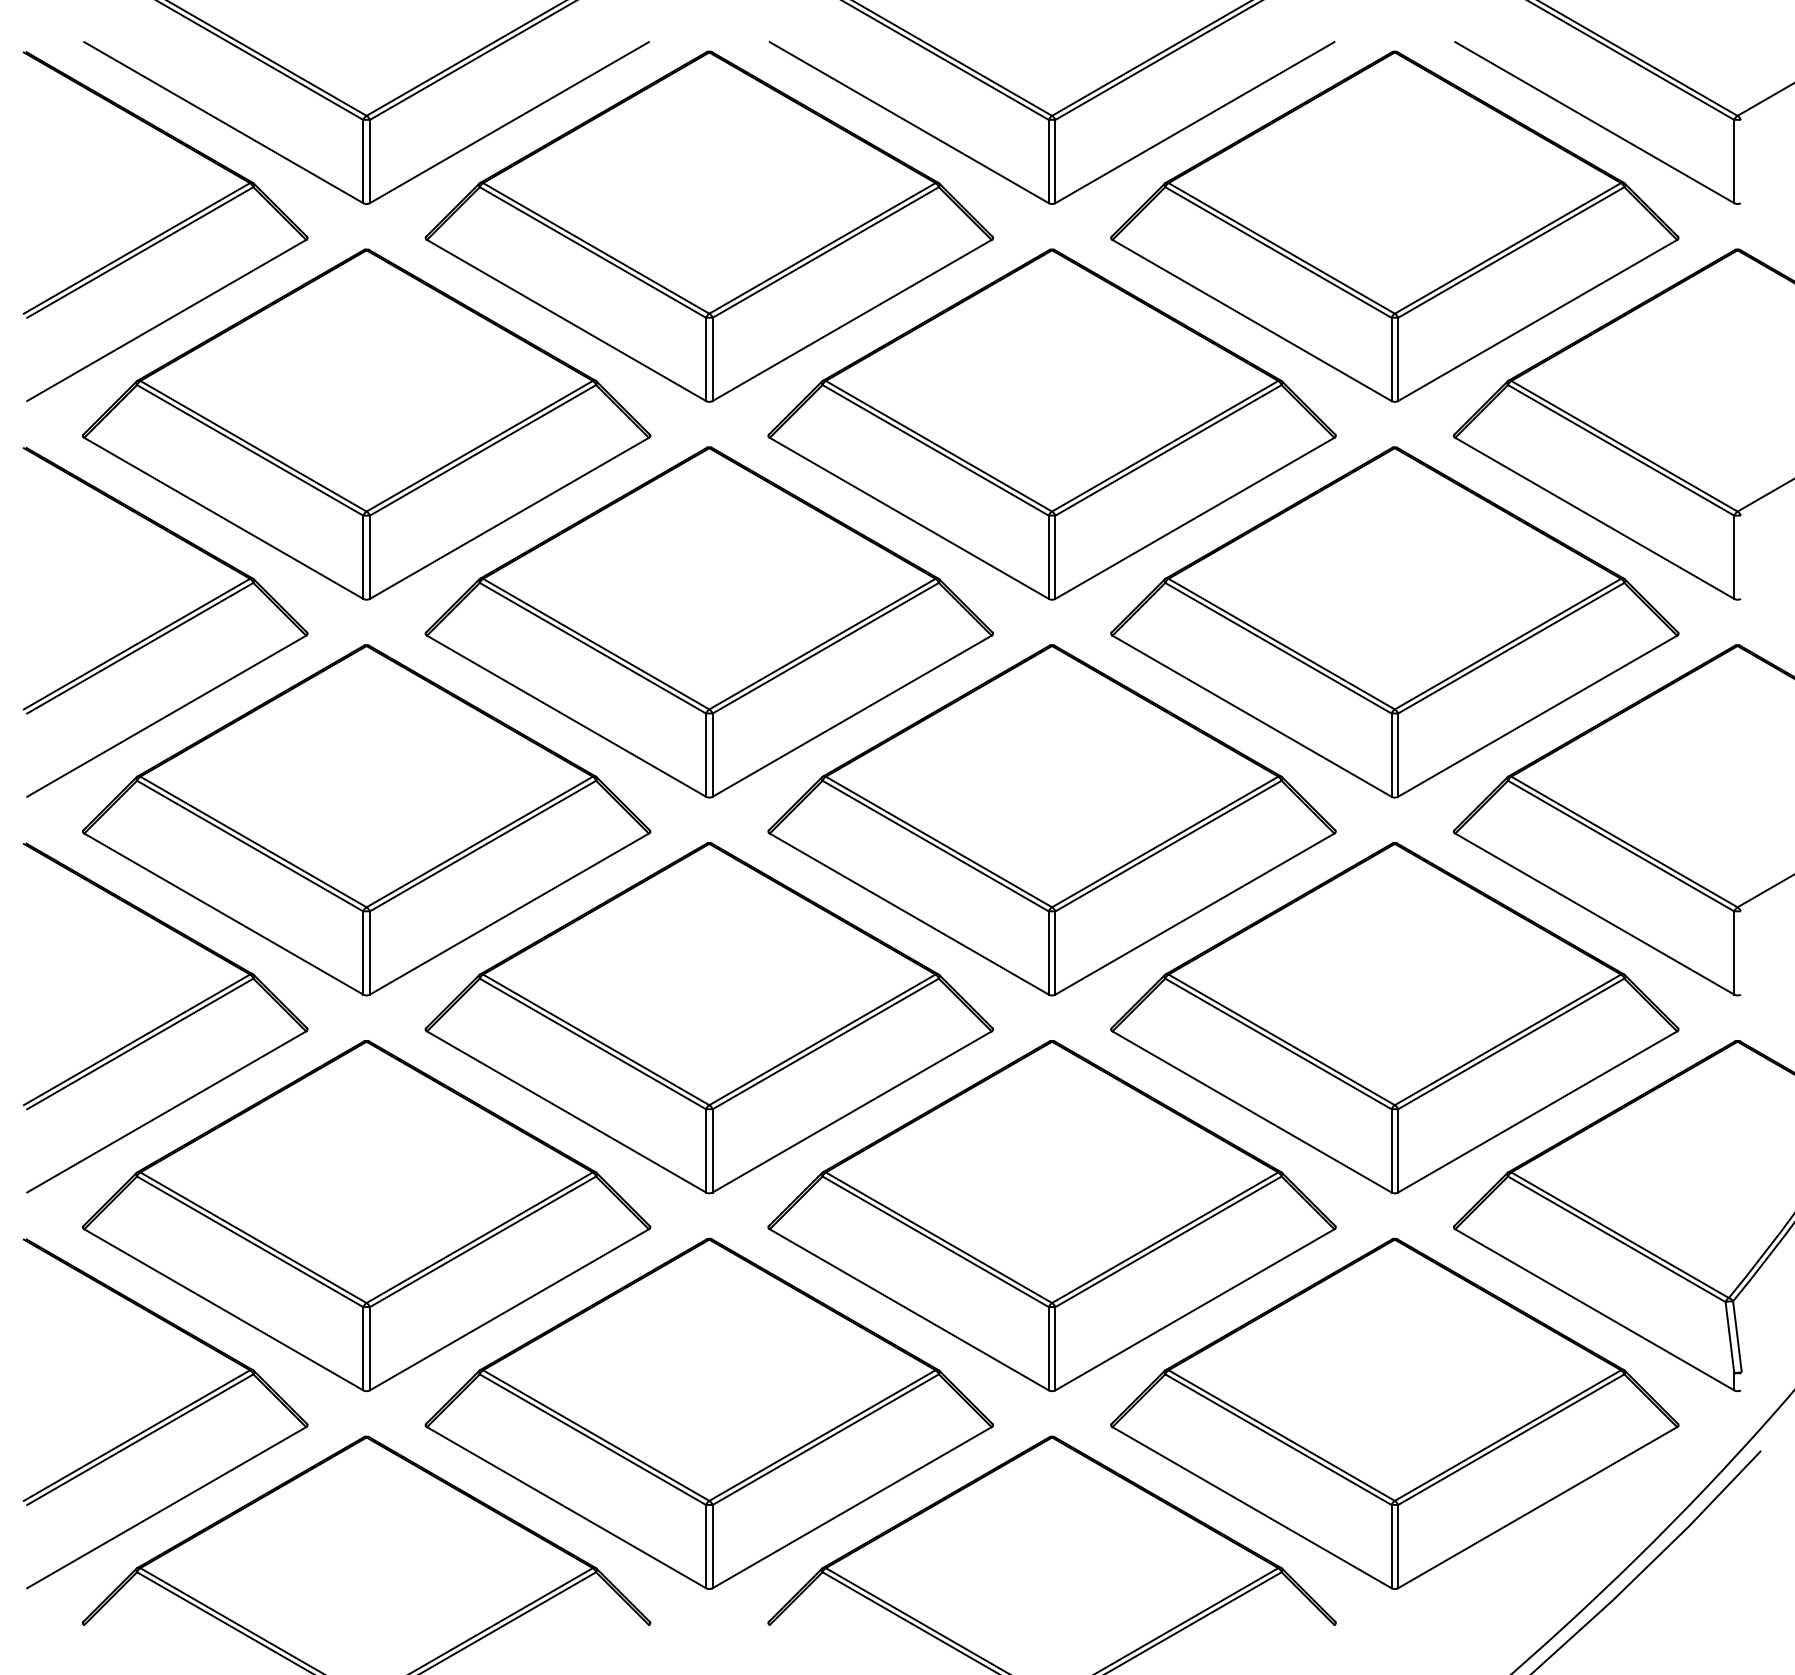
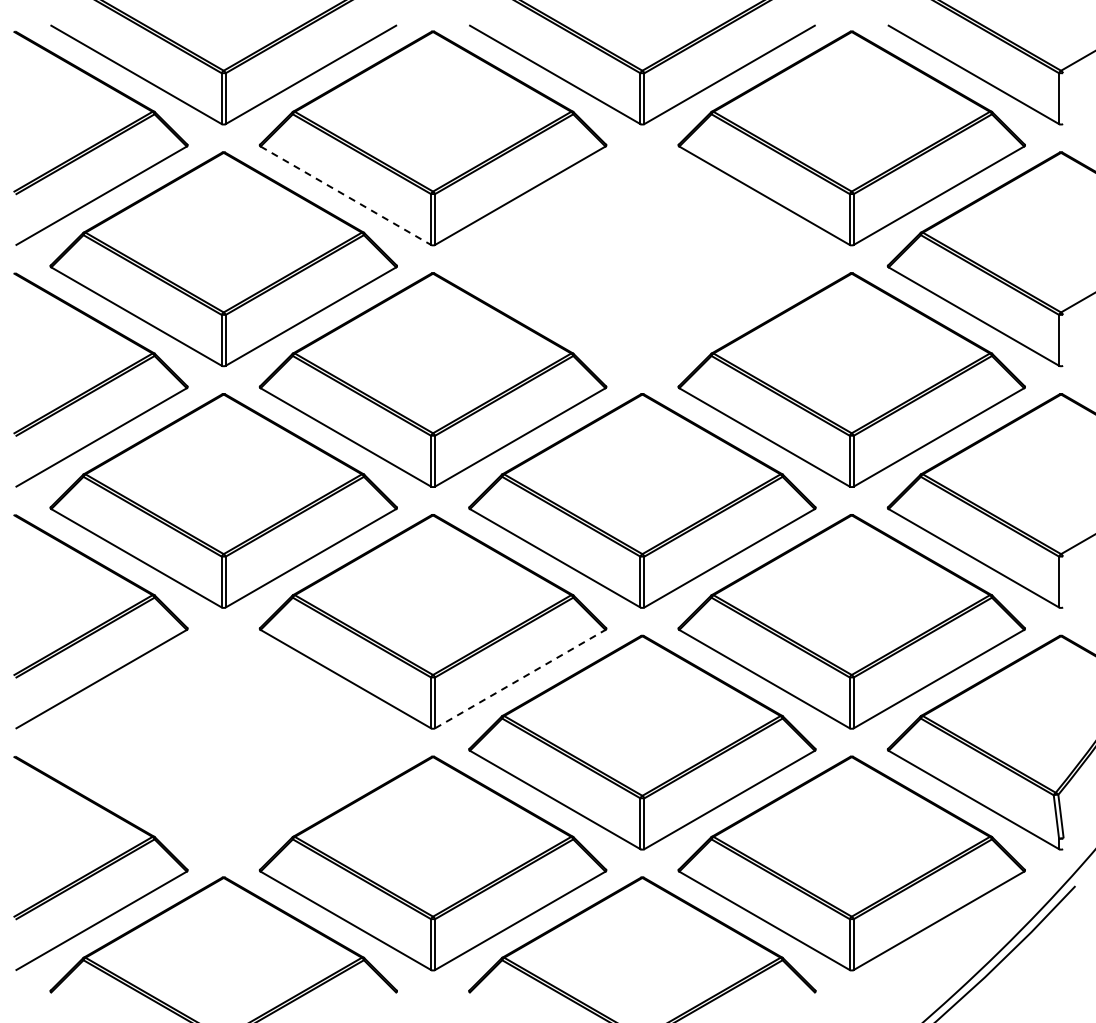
line: (567, 320) -> (346, 195), solid -> dashed
part: (1052, 424) -> (642, 259), removed
line: (852, 1110) -> (520, 678), solid -> dashed
part: (366, 1215) -> (223, 742), removed

